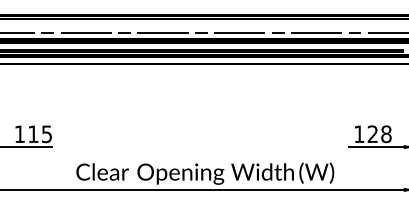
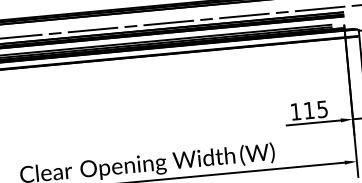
text: (379, 134) -> (315, 110), 128 -> 115

